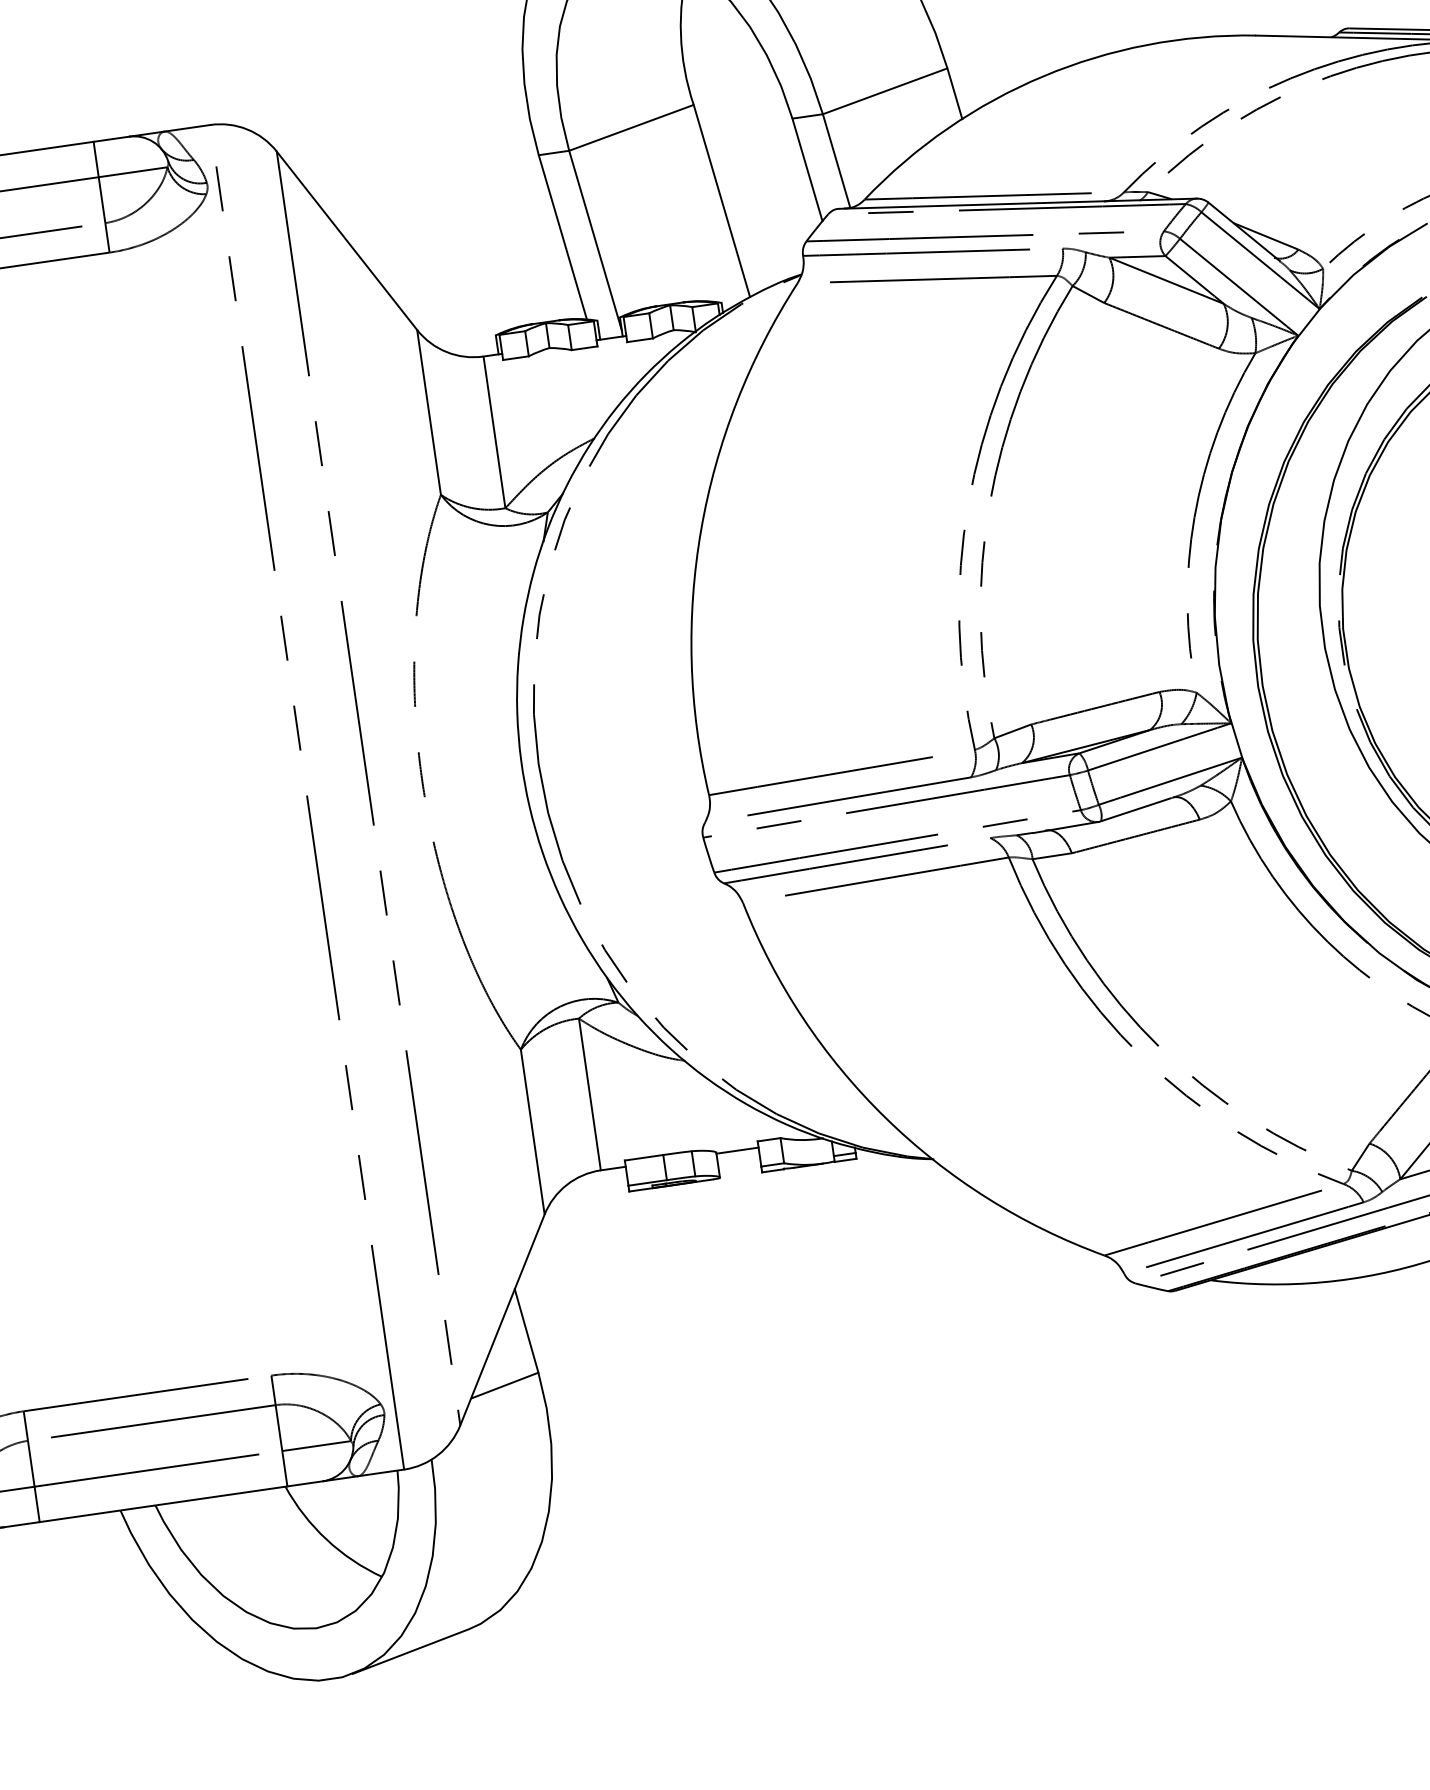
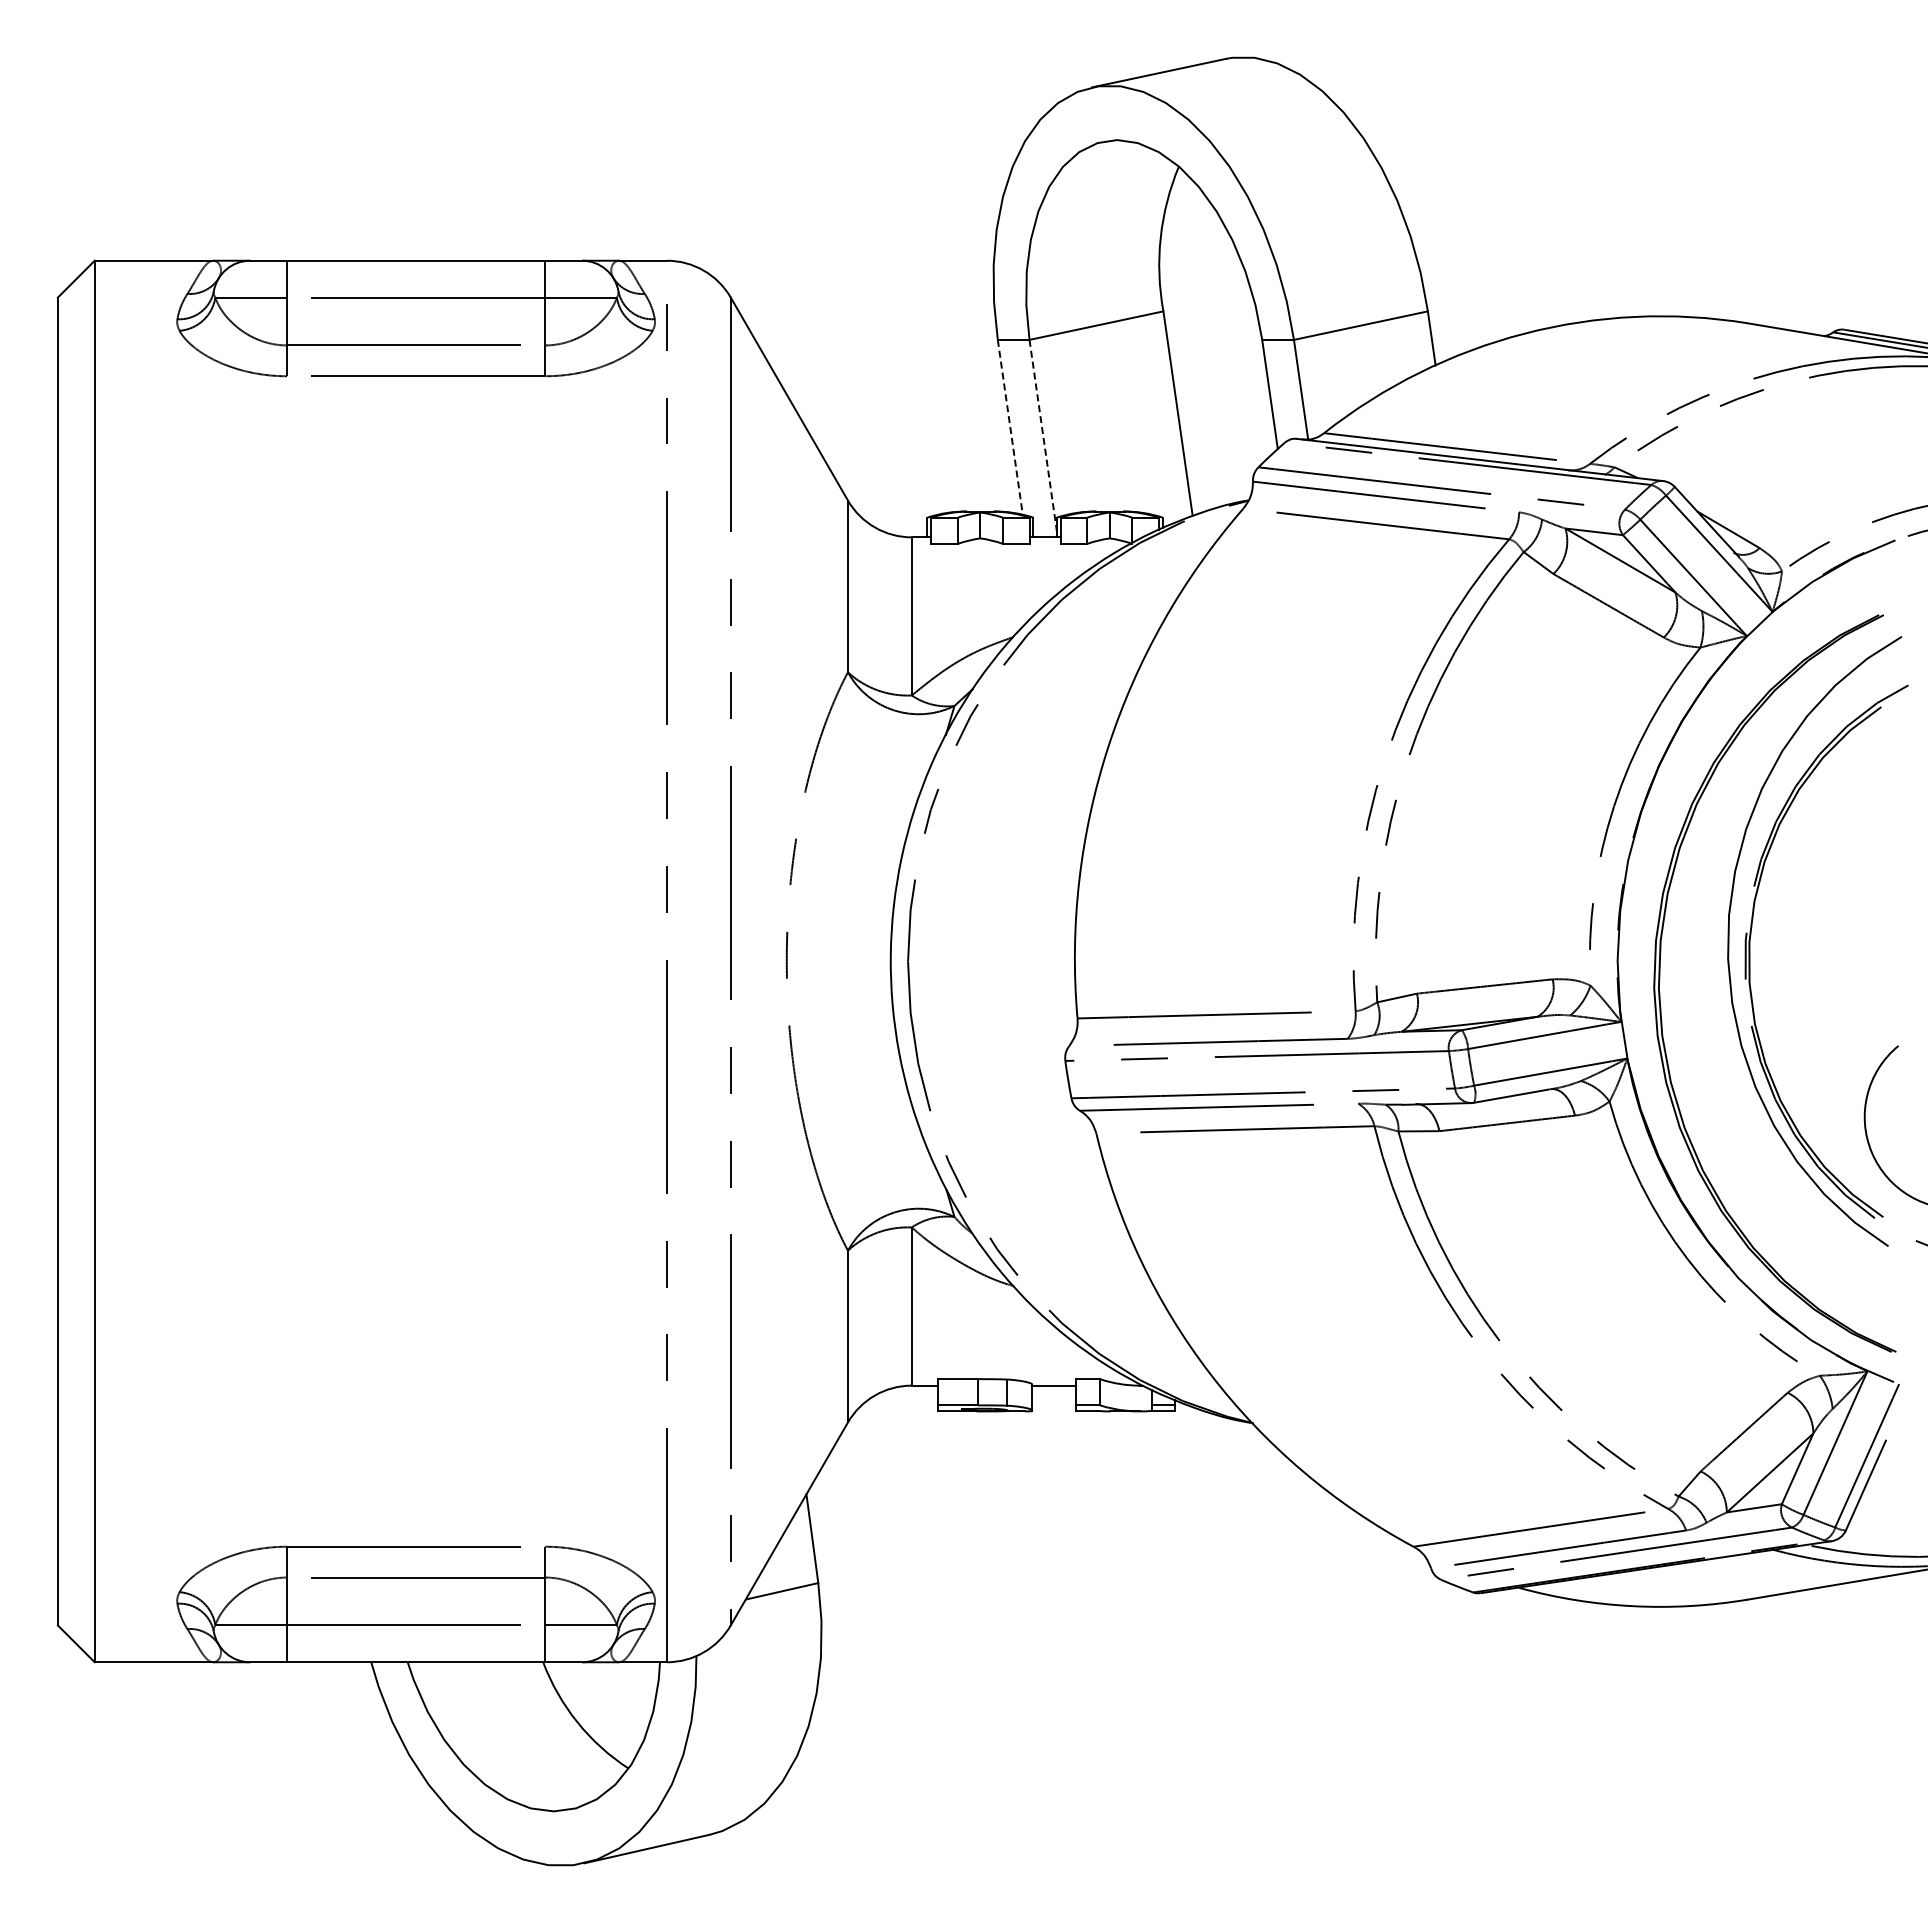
line: (563, 237) -> (1010, 427), solid -> dashed
line: (595, 240) -> (1043, 435), solid -> dashed

